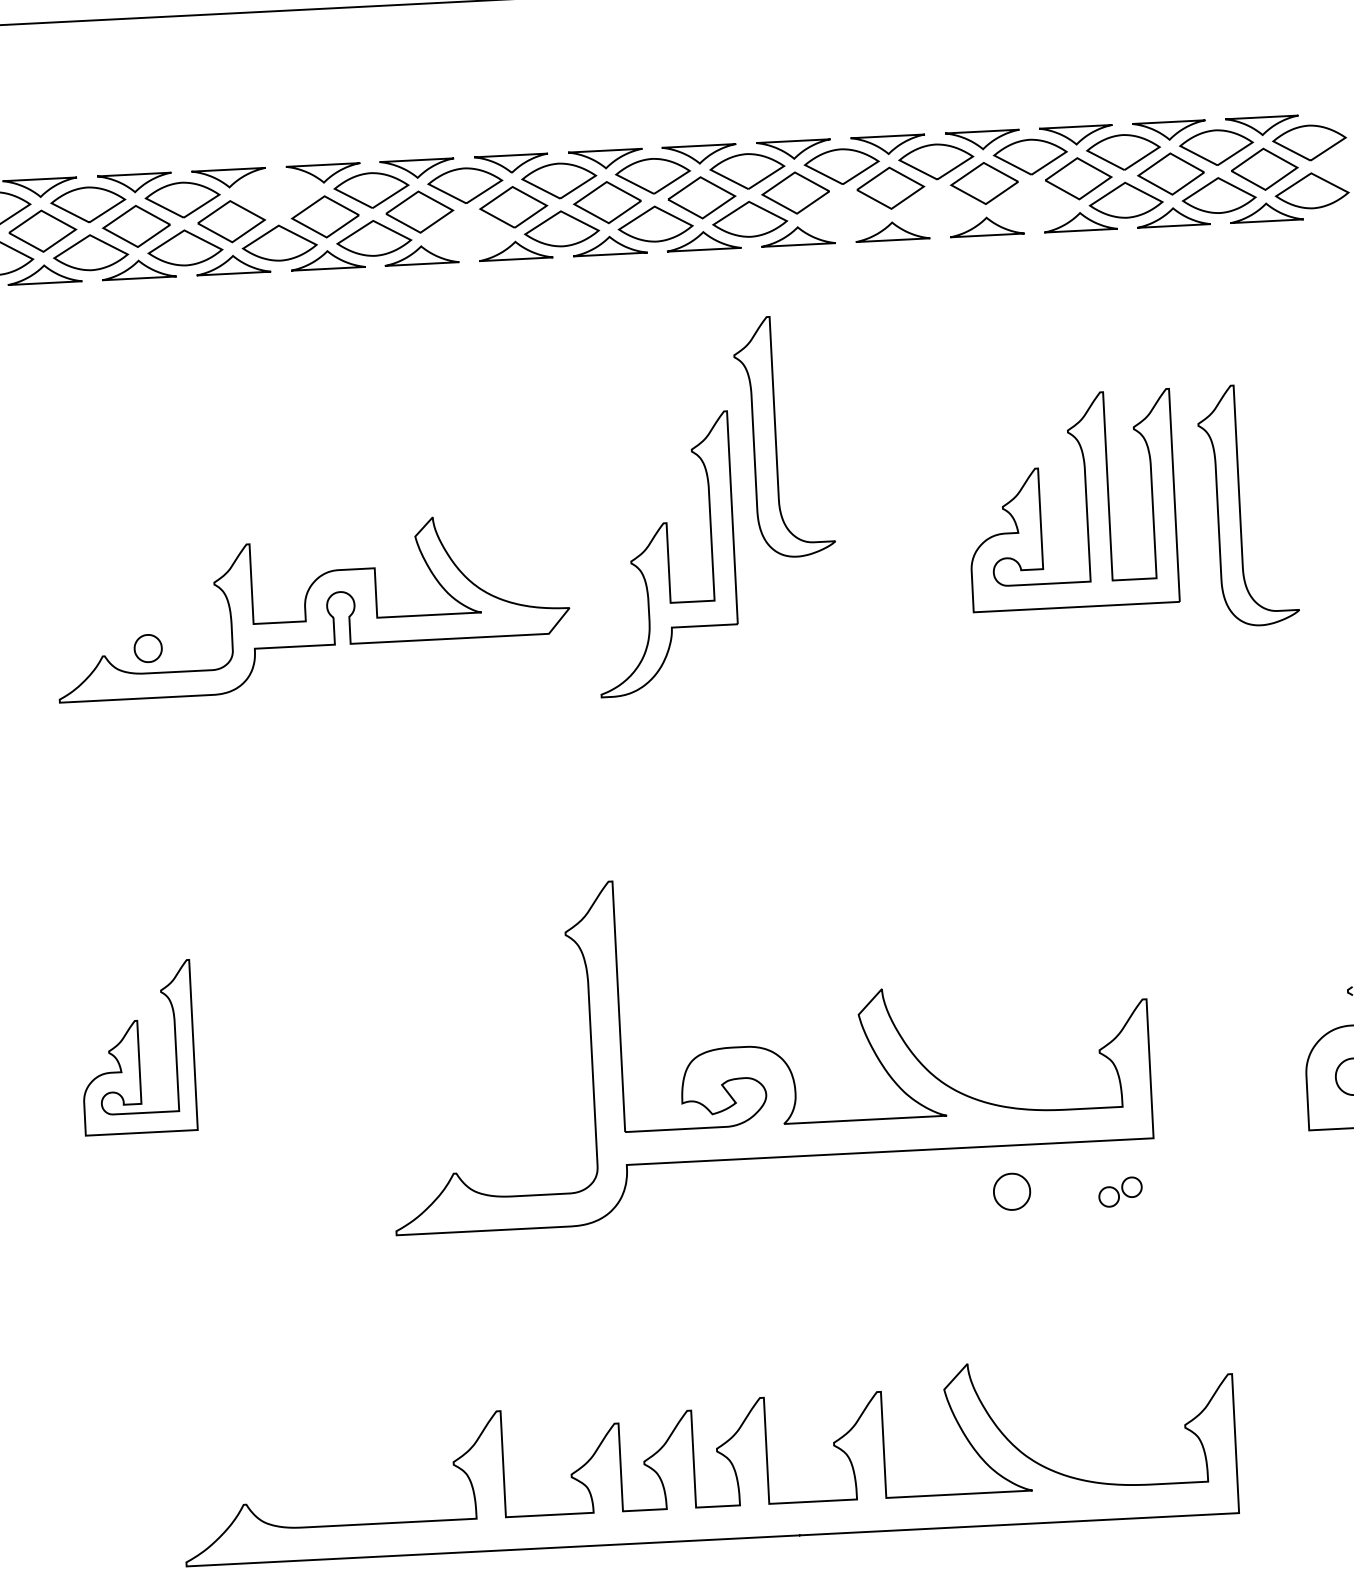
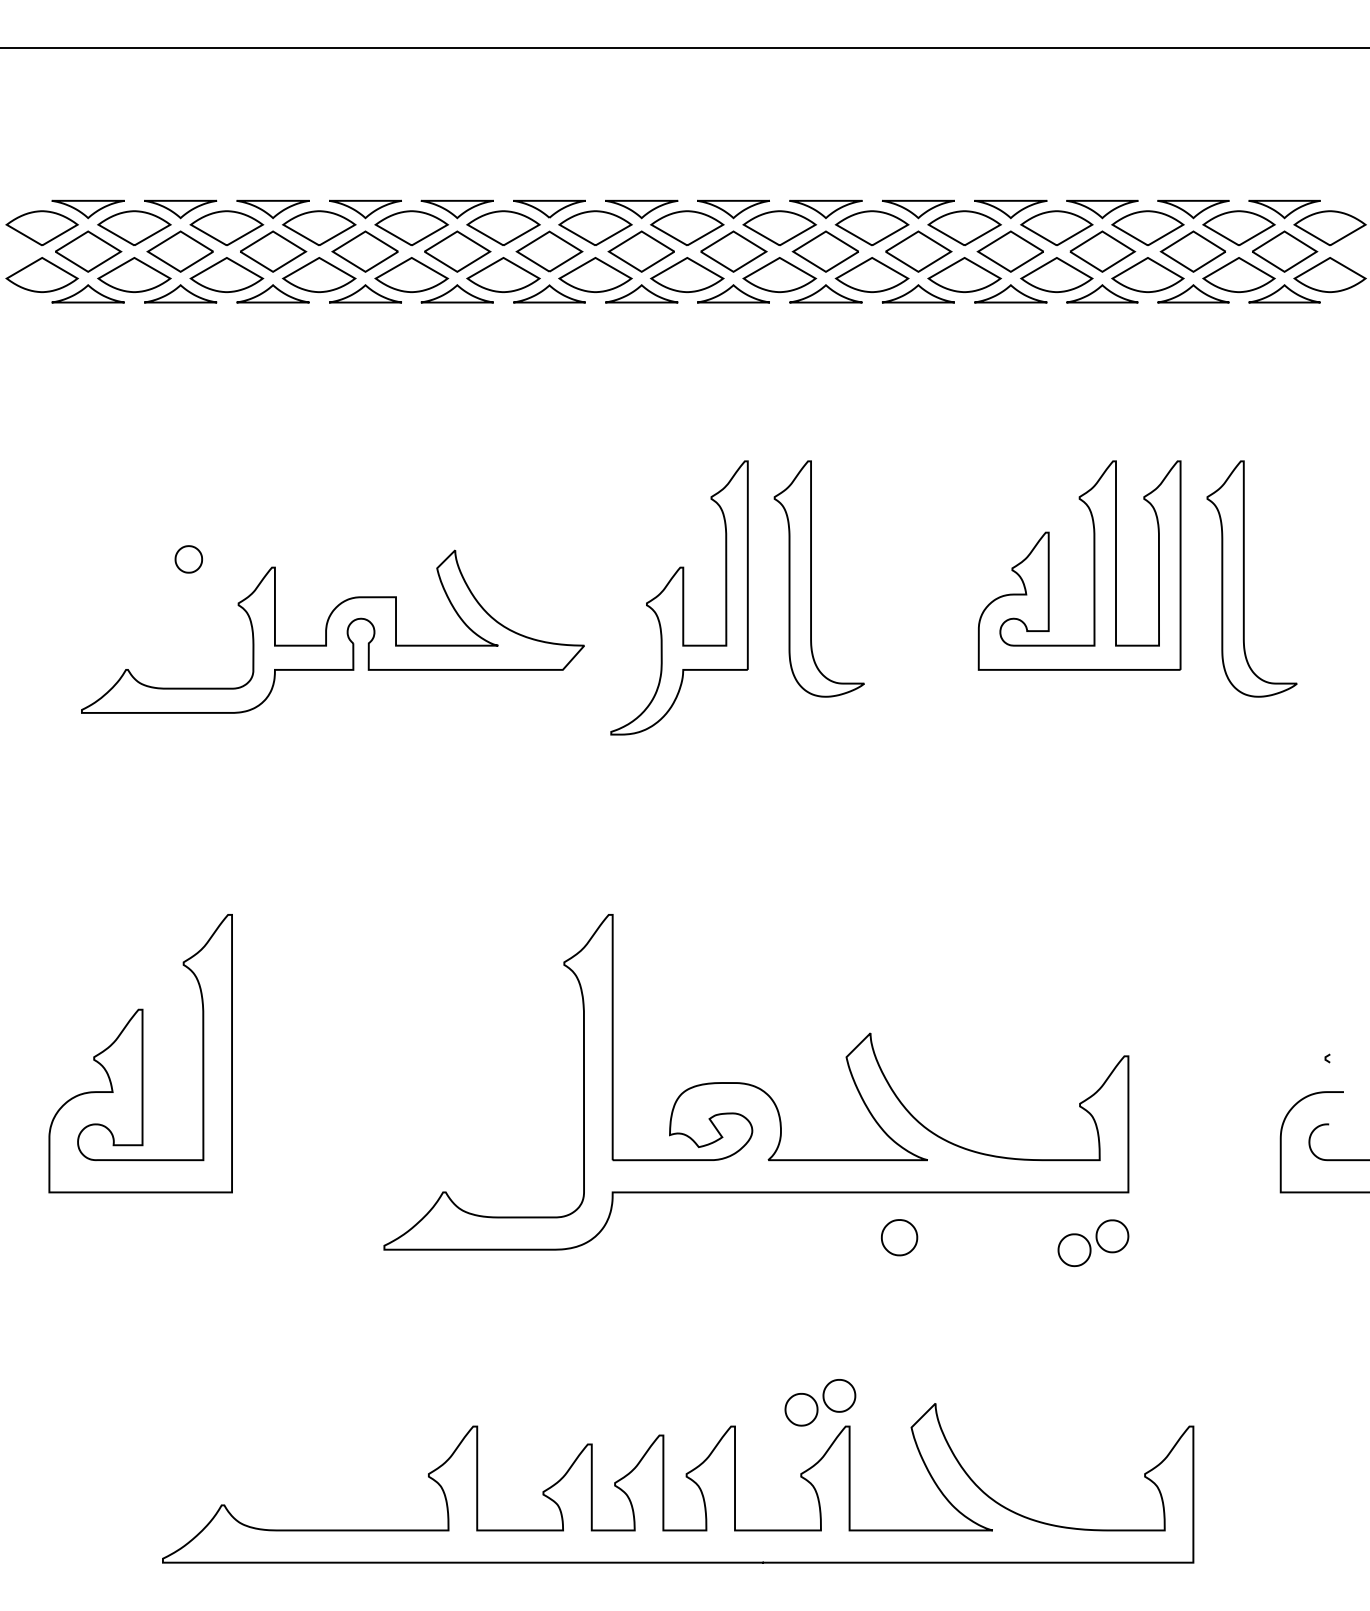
part: (277, 194) -> (319, 227), added
part: (1032, 204) -> (1056, 274), added
part: (938, 209) -> (964, 274), added
part: (843, 214) -> (871, 274), added
part: (467, 233) -> (503, 274), added
part: (776, 436) -> (811, 578), moved
part: (147, 648) -> (188, 559), moved
part: (137, 1047) -> (140, 1053), size x1.67
part: (1012, 1191) -> (899, 1237), moved
part: (1120, 1192) -> (1093, 1243), size x1.67
part: (849, 1368) -> (820, 1402), added

